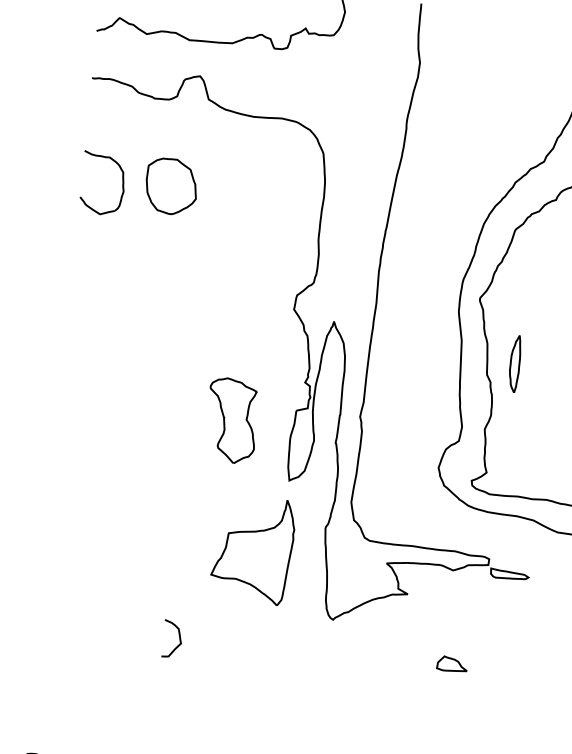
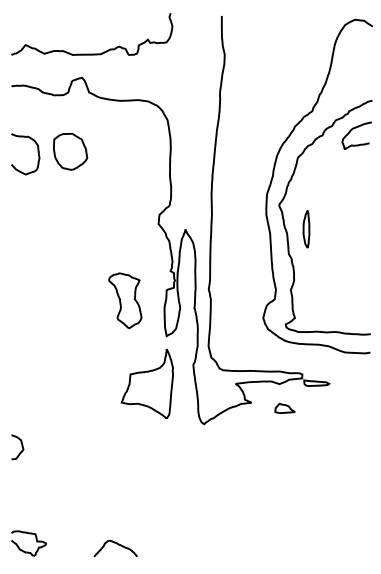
part: (515, 364) -> (306, 229), moved
curve: (178, 638) -> (21, 446), moved
part: (451, 662) -> (284, 407), moved

